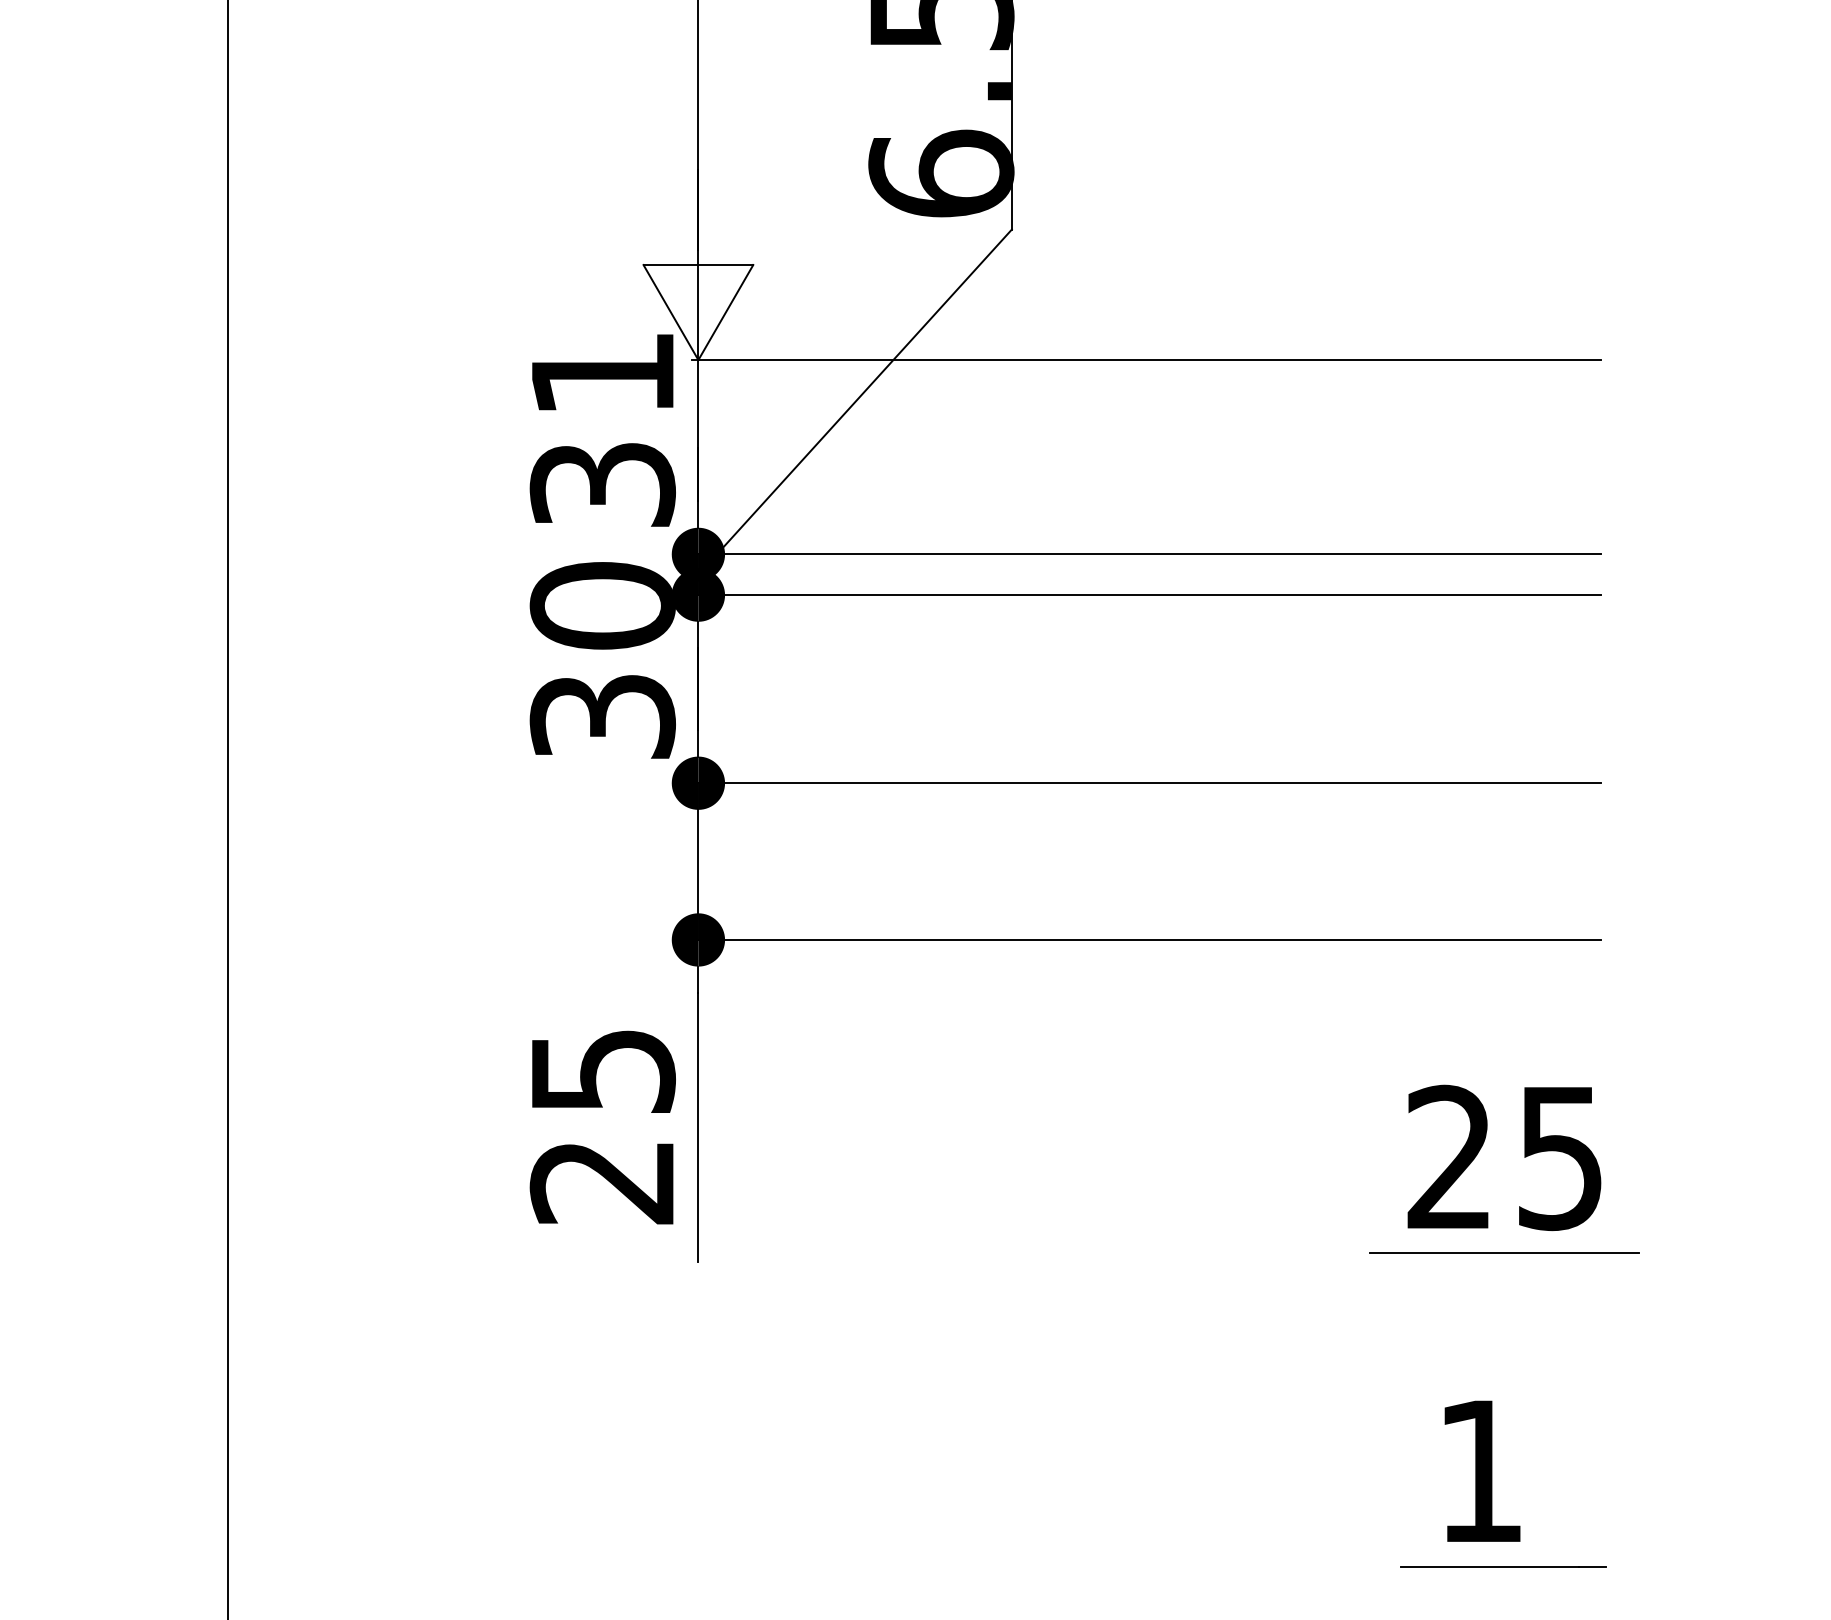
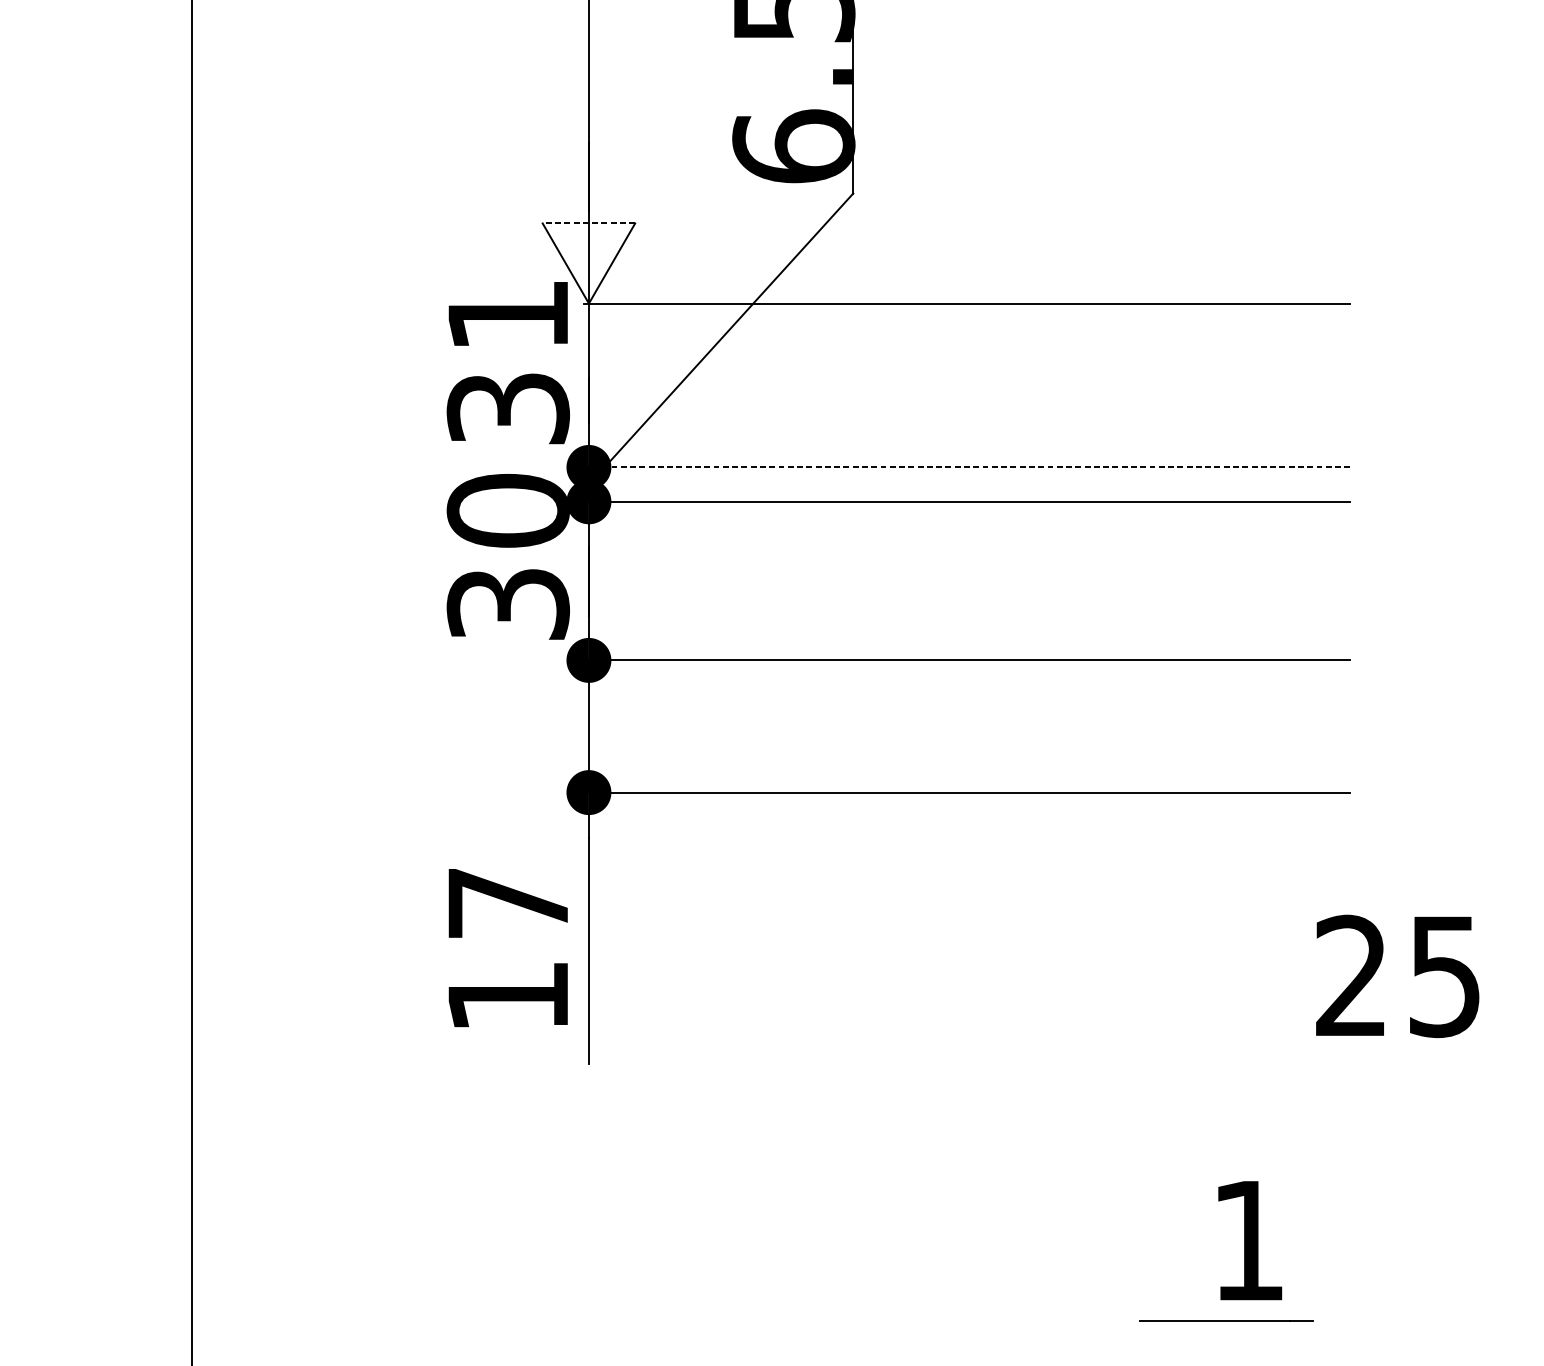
line: (698, 265) -> (589, 223), solid -> dashed
line: (1146, 554) -> (966, 467), solid -> dashed
text: (602, 1127) -> (508, 950), 25 -> 17
text: (1504, 1157) -> (1397, 976), moved
line: (1503, 1253) -> (1267, 1057), removed
line: (1503, 1566) -> (1226, 1320), moved

